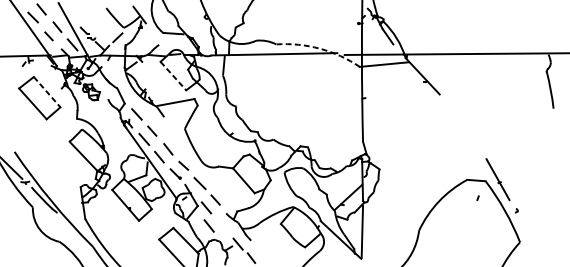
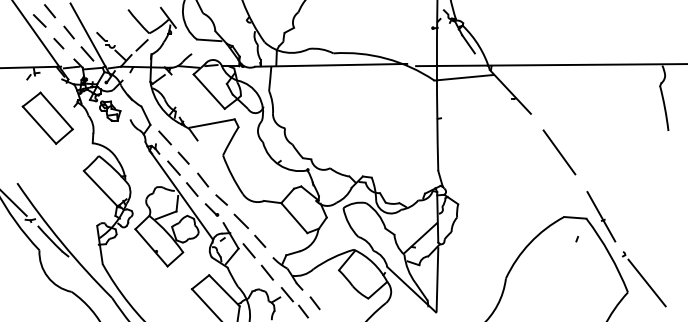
arc: (320, 48) -> (386, 58), dashed -> solid
line: (173, 76) -> (209, 92), dashed -> solid
line: (47, 92) -> (57, 111), dashed -> solid
line: (463, 126) -> (559, 152), added
line: (209, 225) -> (267, 272), moved
line: (535, 234) -> (646, 282), added
line: (260, 251) -> (314, 303), added

